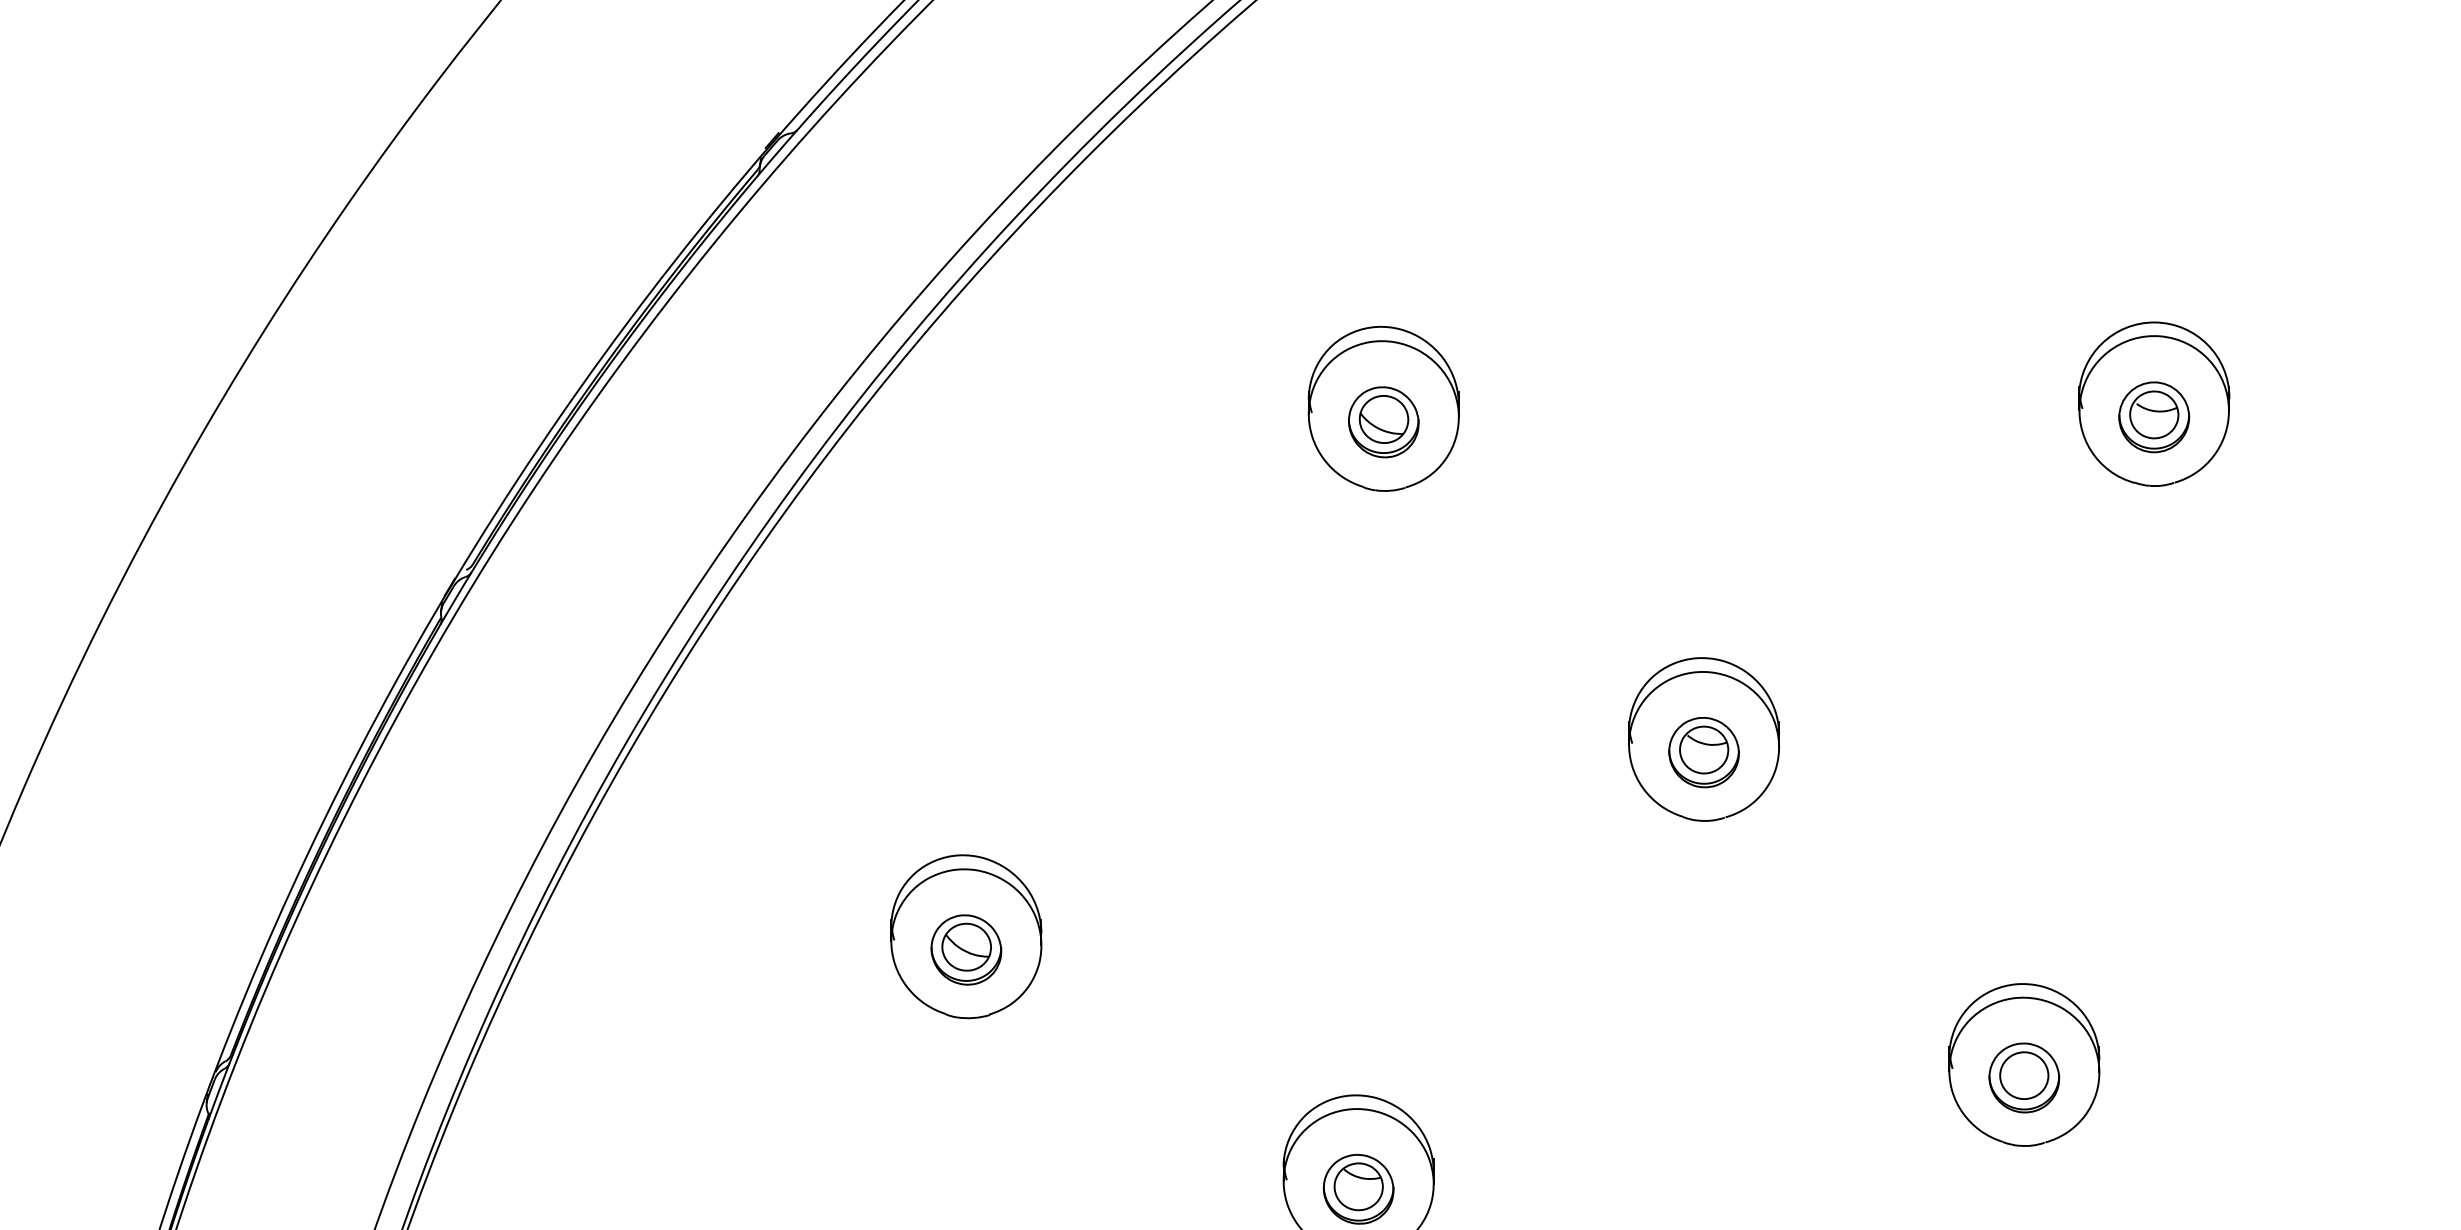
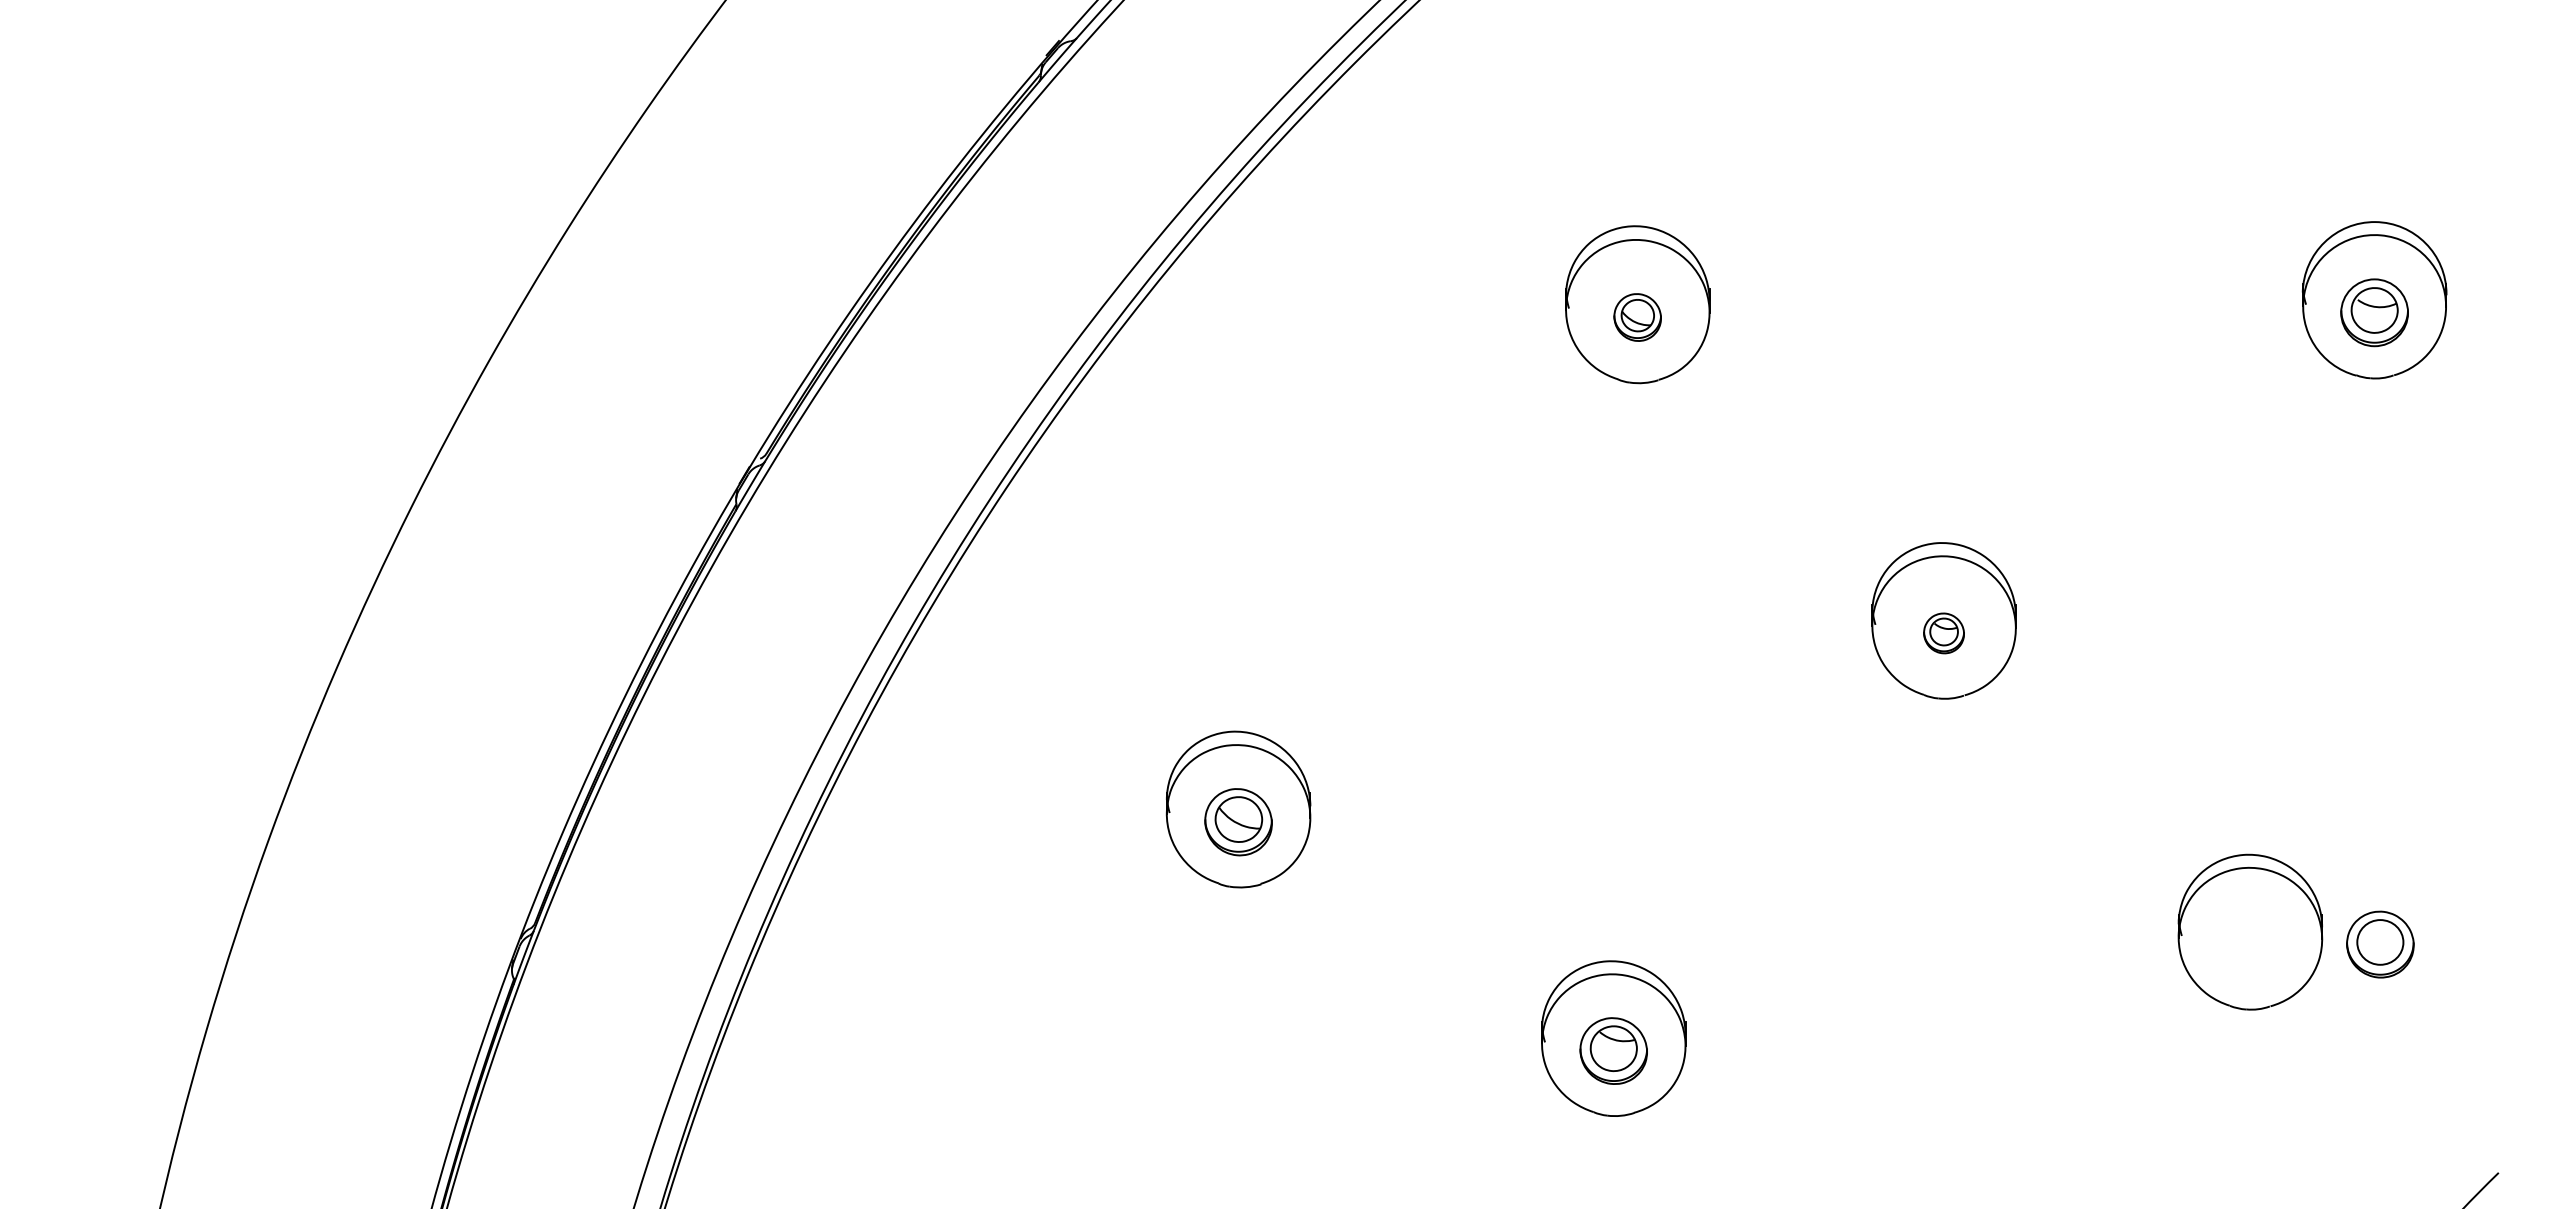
part: (1383, 422) -> (1637, 317), size x0.7
part: (1703, 752) -> (1943, 633), size x0.6
part: (2024, 1077) -> (2380, 944), moved

